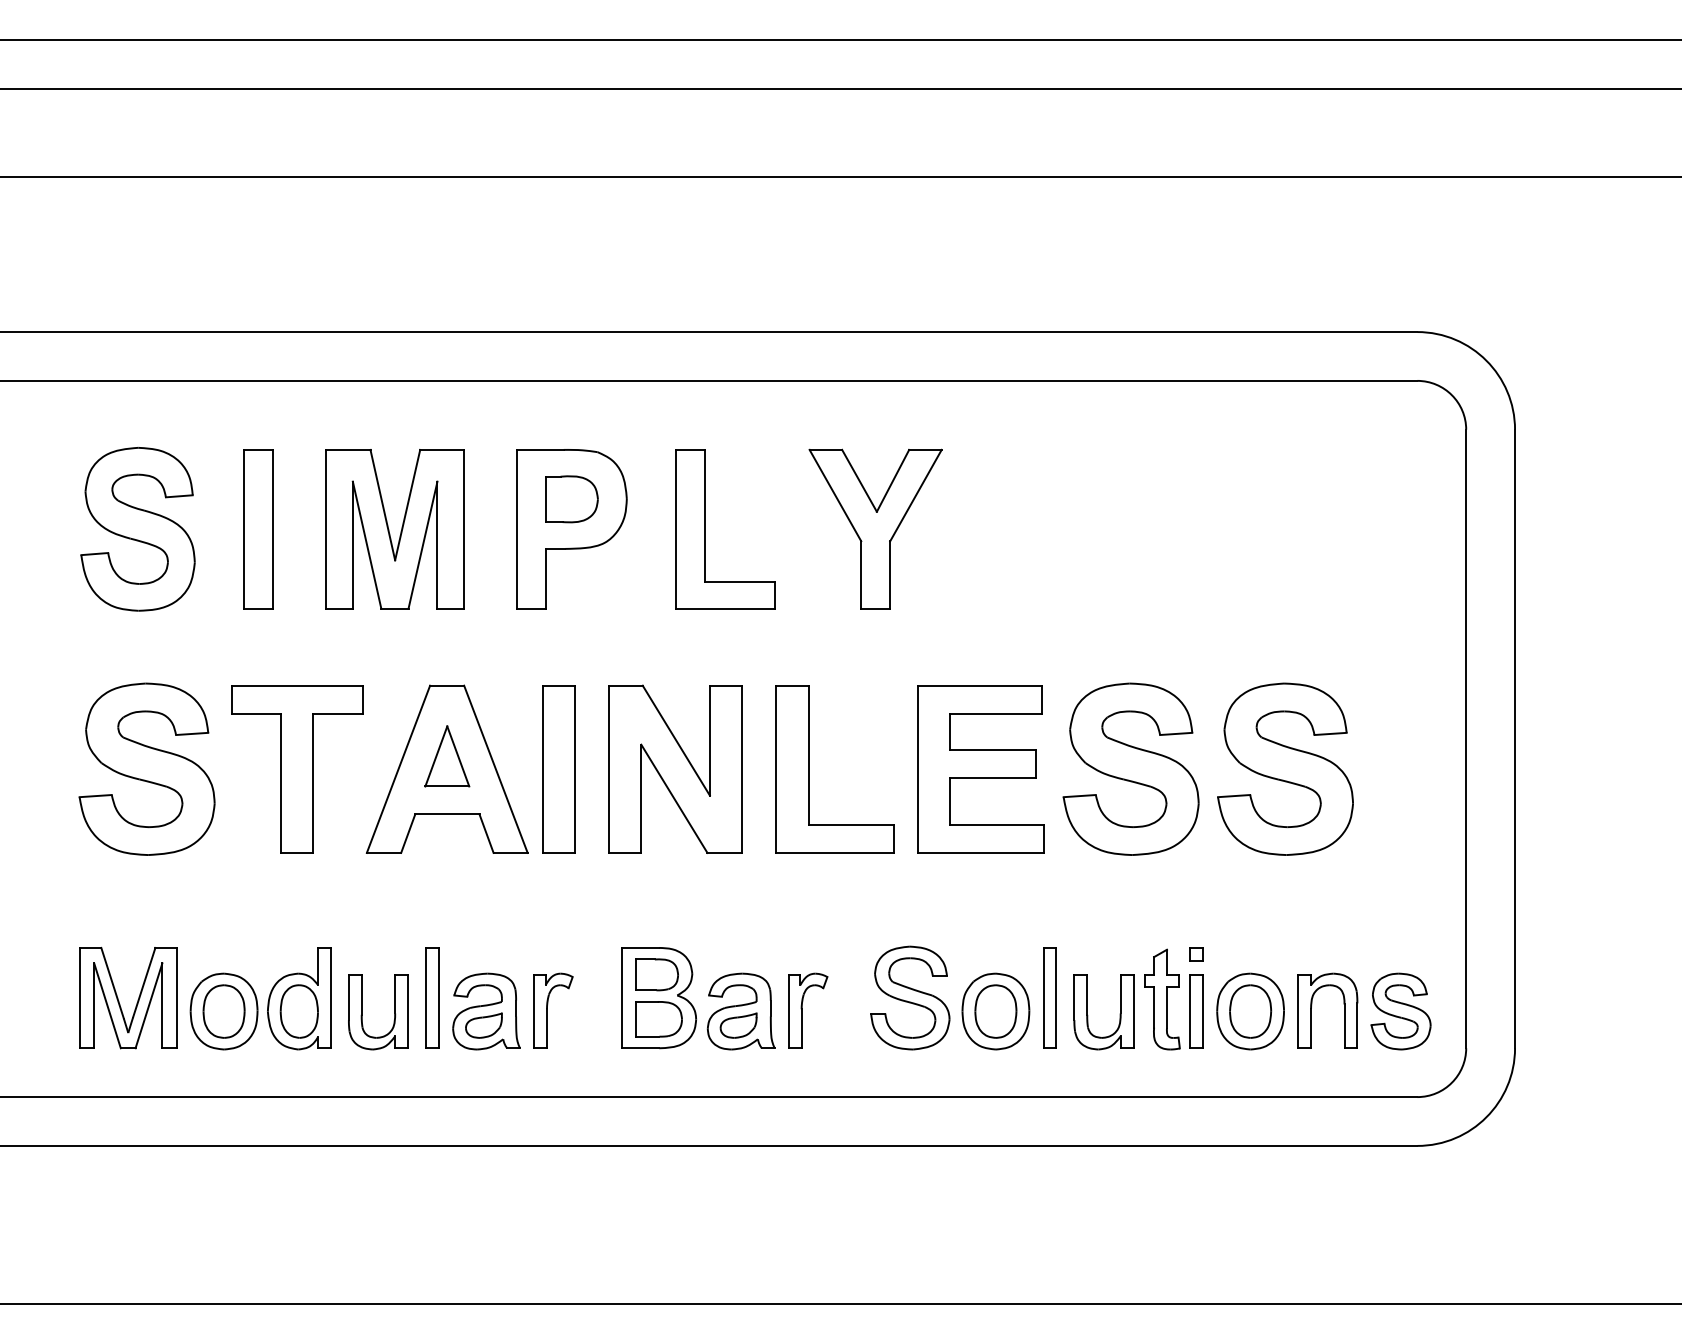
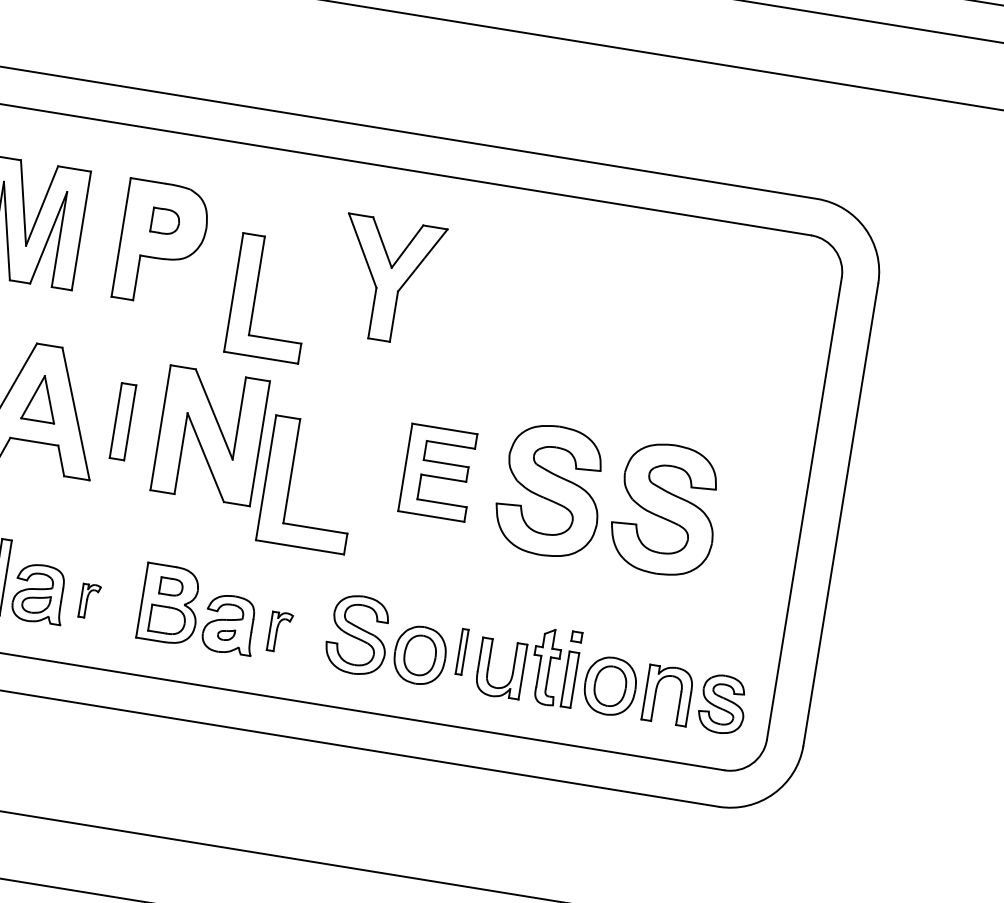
part: (571, 499) -> (165, 221), size x0.7
part: (705, 529) -> (255, 296), moved
part: (558, 769) -> (122, 421), size x0.6
part: (809, 769) -> (290, 481), moved
part: (980, 769) -> (437, 472), size x0.7
part: (656, 974) -> (171, 586), size x0.7
part: (1049, 997) -> (461, 651), size x0.6
part: (553, 1010) -> (89, 601), size x0.6
part: (808, 1010) -> (280, 631), size x0.7
part: (738, 1025) -> (226, 634), size x0.6

